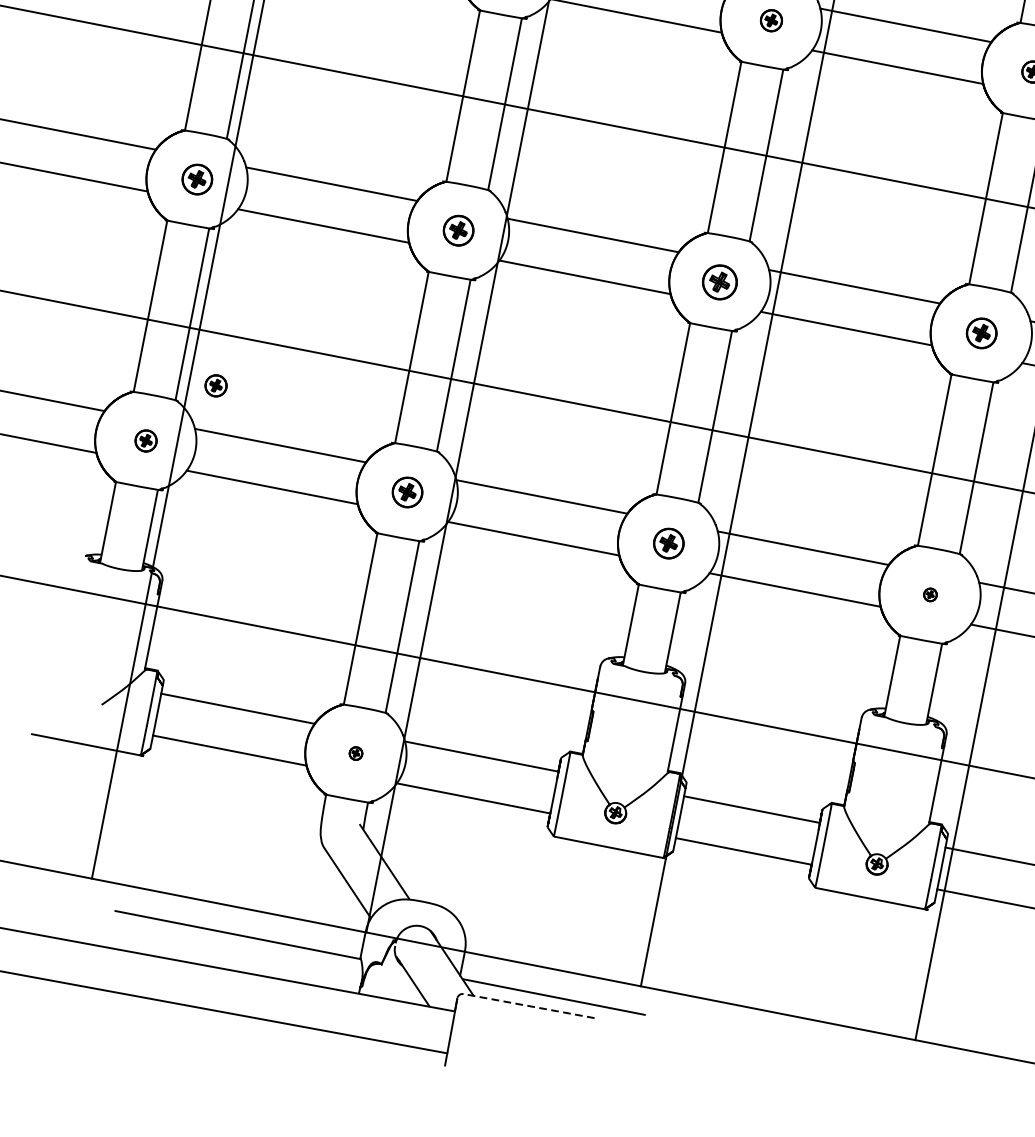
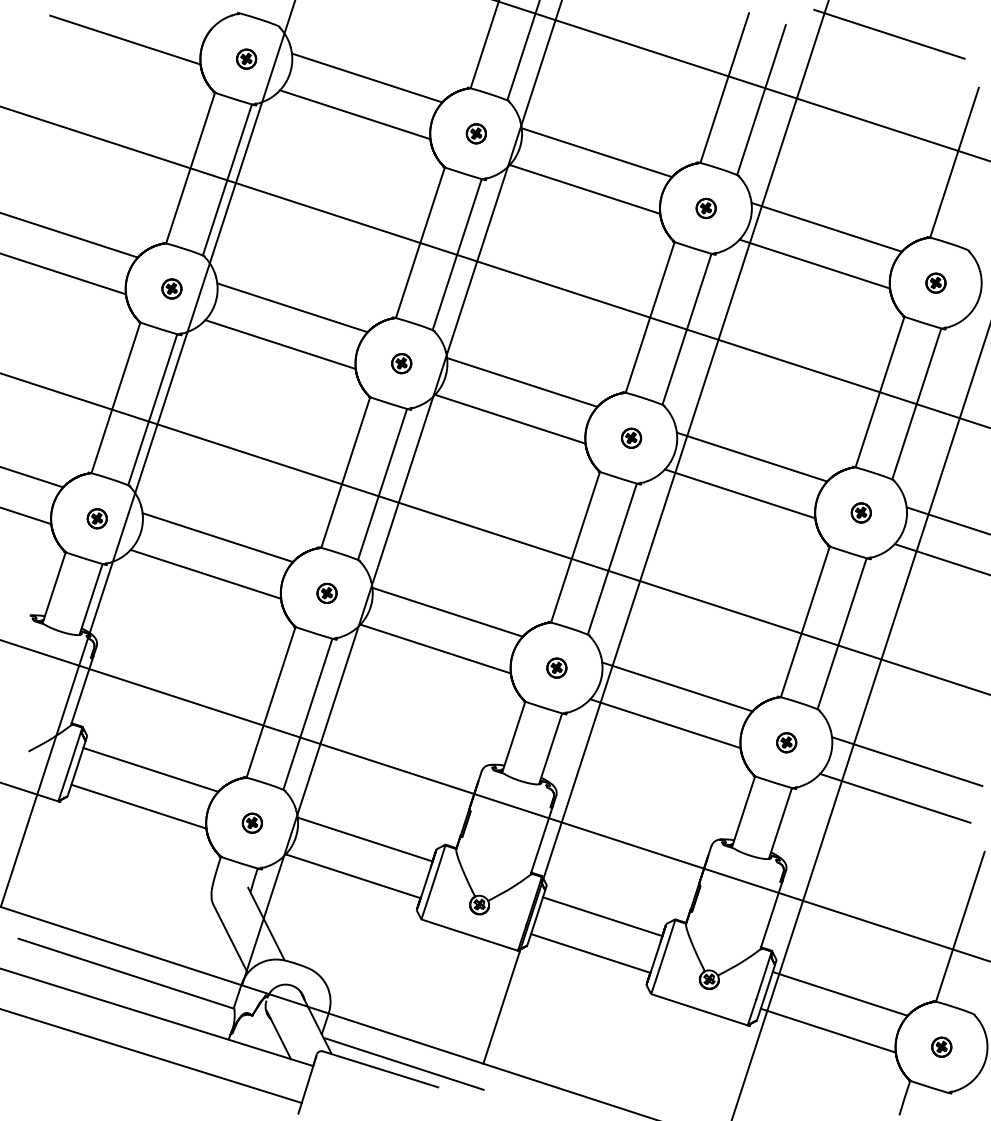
part: (196, 179) -> (171, 288), size x0.71
part: (458, 230) -> (401, 363), size x0.71
part: (720, 281) -> (631, 437), size x0.62
part: (980, 333) -> (860, 512), size x0.71
part: (215, 385) -> (165, 476), removed
part: (406, 491) -> (326, 592), size x0.71
part: (668, 542) -> (556, 667), size x0.71
part: (930, 594) -> (786, 742), size x1.67
part: (355, 752) -> (251, 822), size x1.67
line: (529, 1006) -> (380, 1069), dashed -> solid

